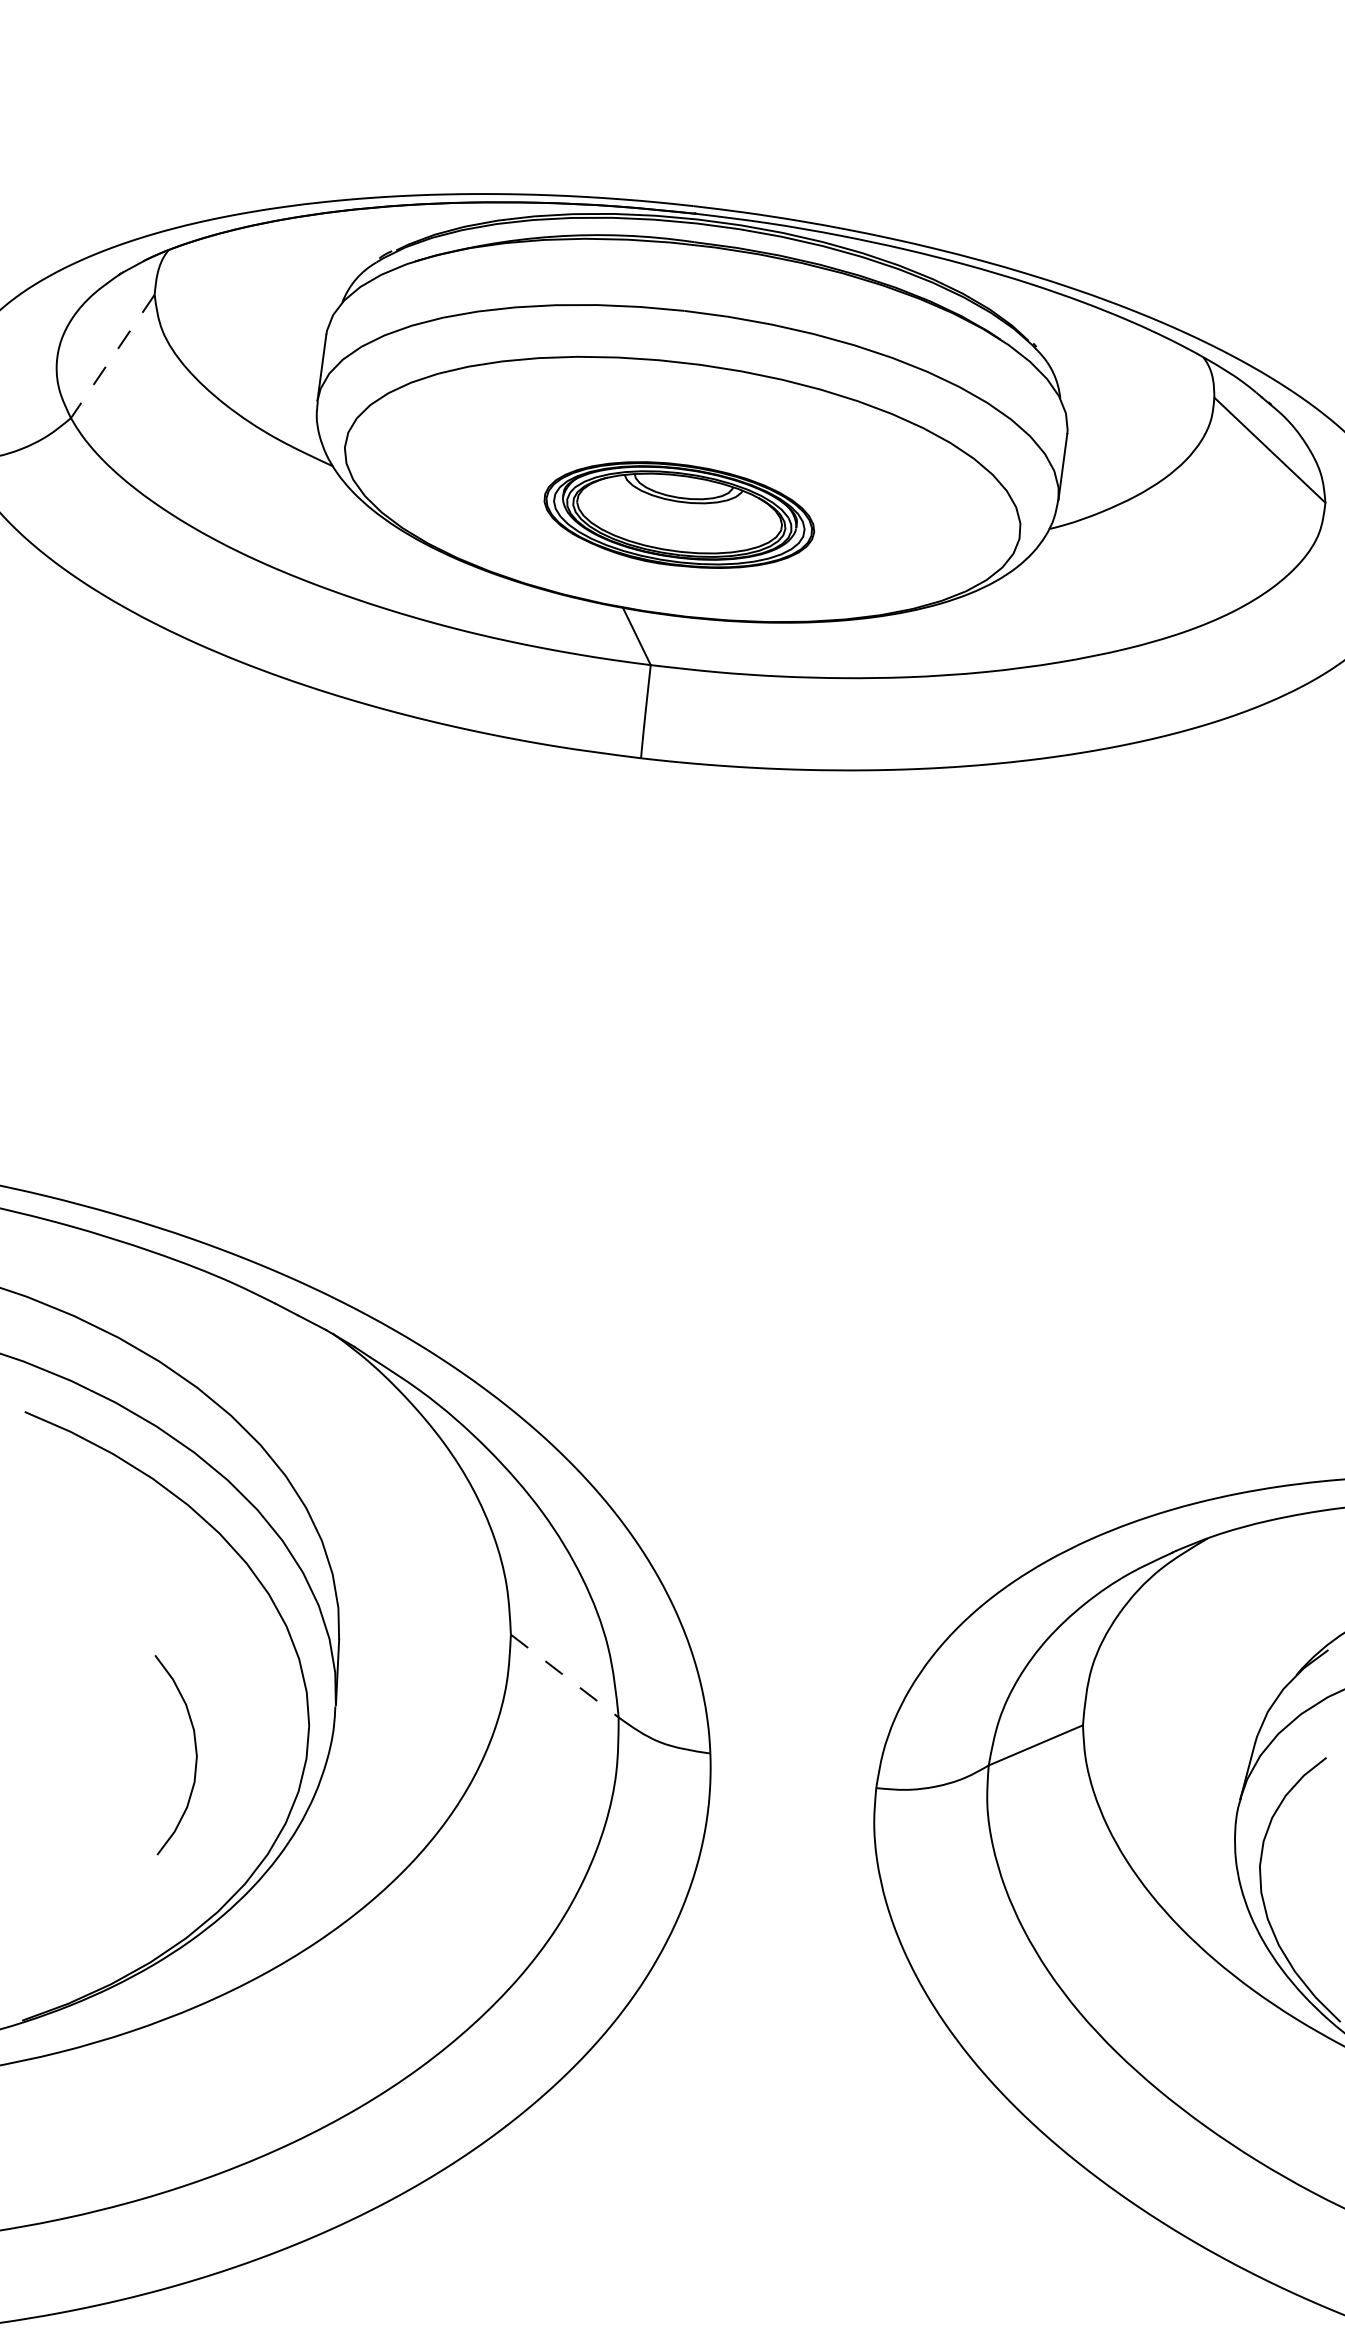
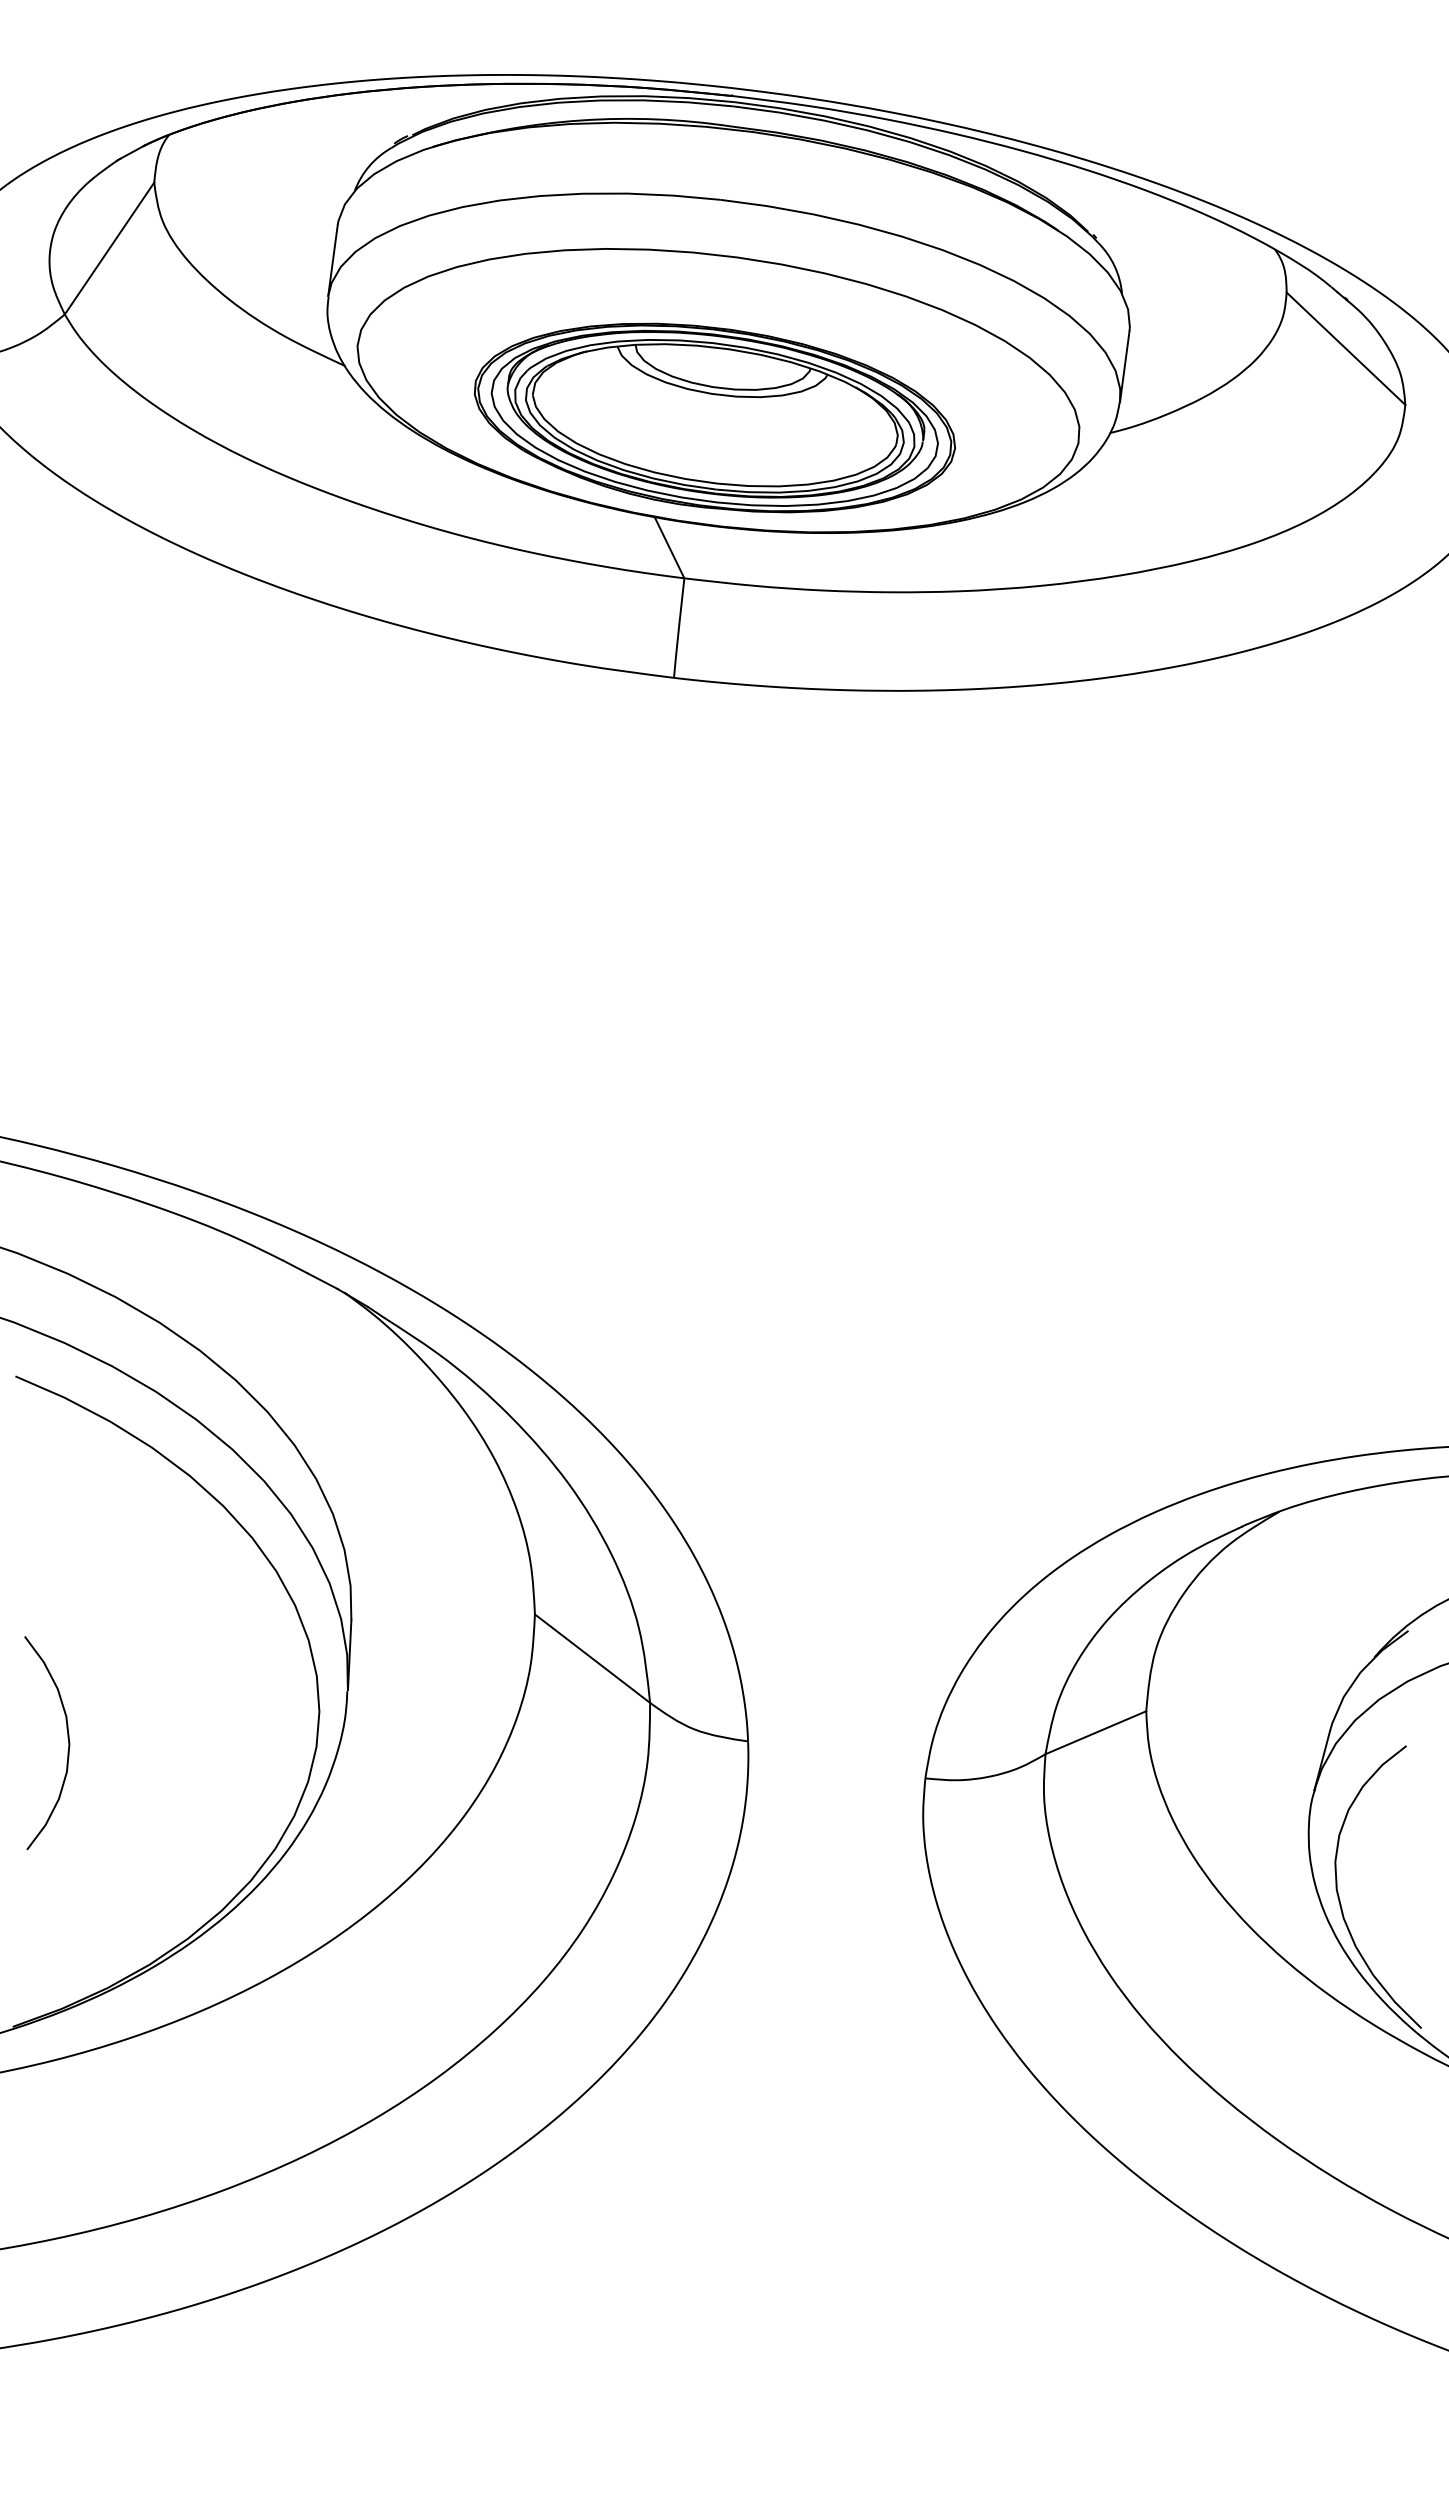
line: (112, 356) -> (109, 248), dashed -> solid
part: (678, 514) -> (714, 417), size x1.67
line: (564, 1675) -> (592, 1658), dashed -> solid
curve: (195, 1750) -> (67, 1738), moved

